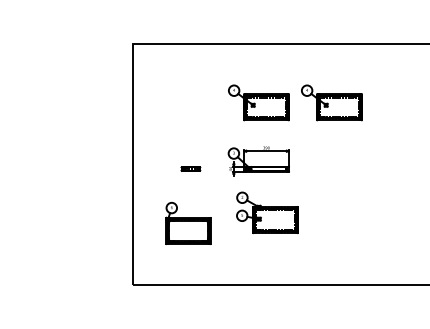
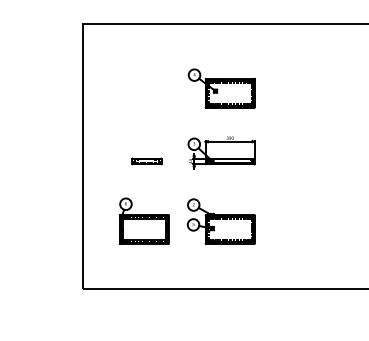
part: (331, 102) -> (301, 88), removed
part: (190, 168) -> (146, 160), size x1.43
part: (267, 212) -> (221, 221), moved

